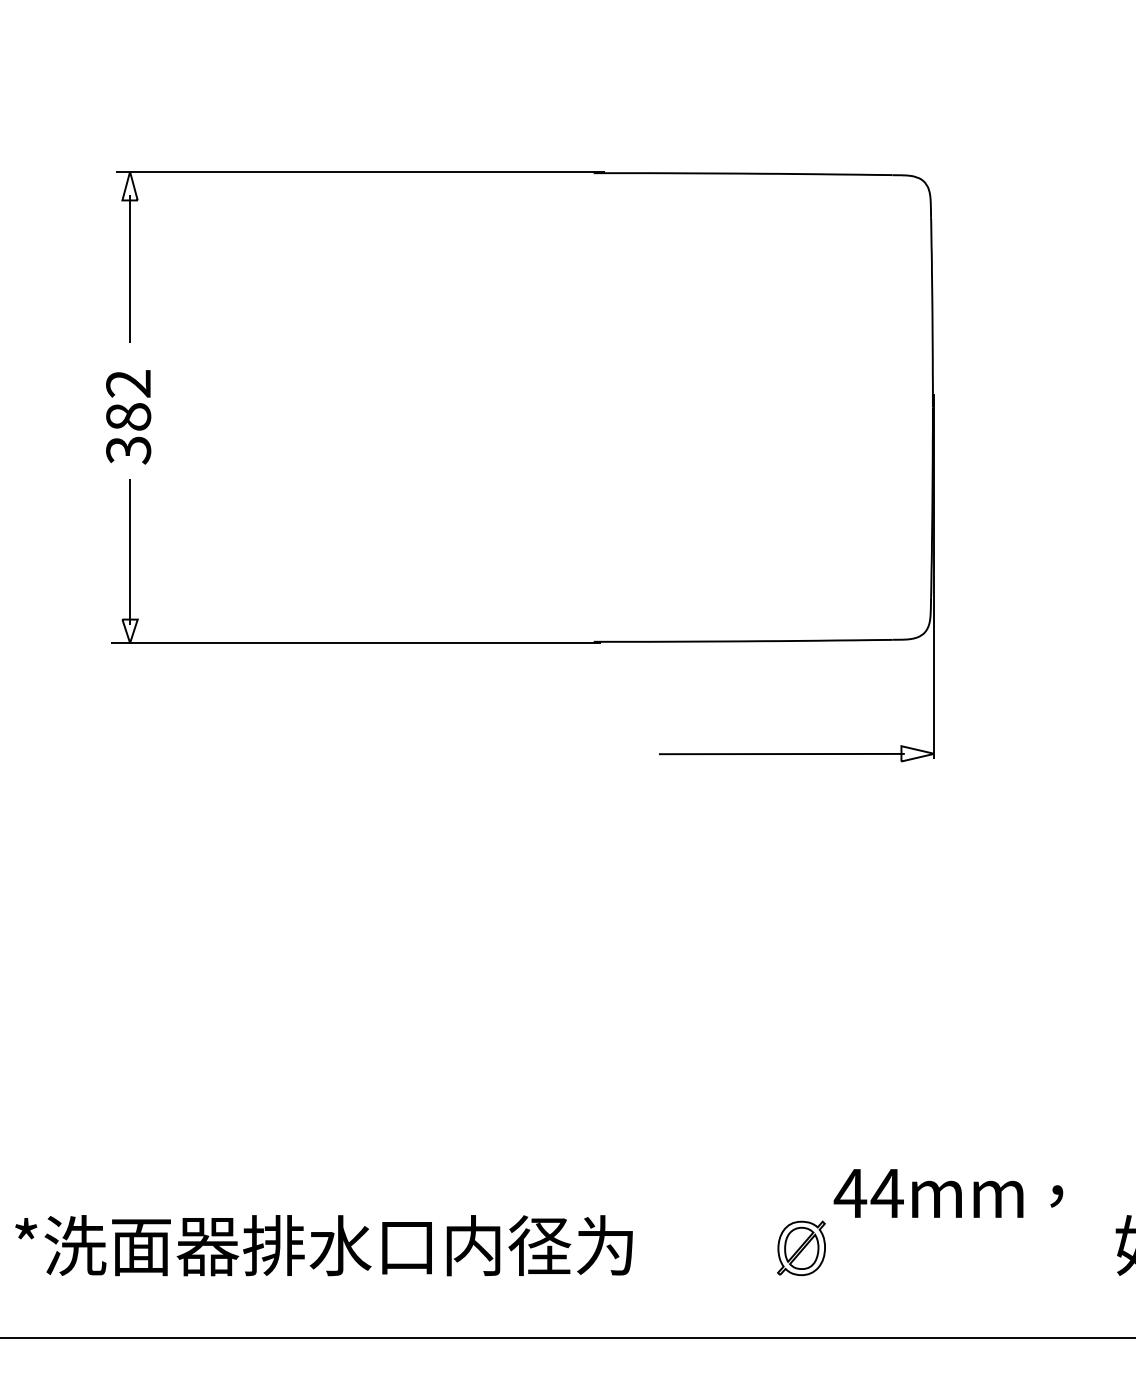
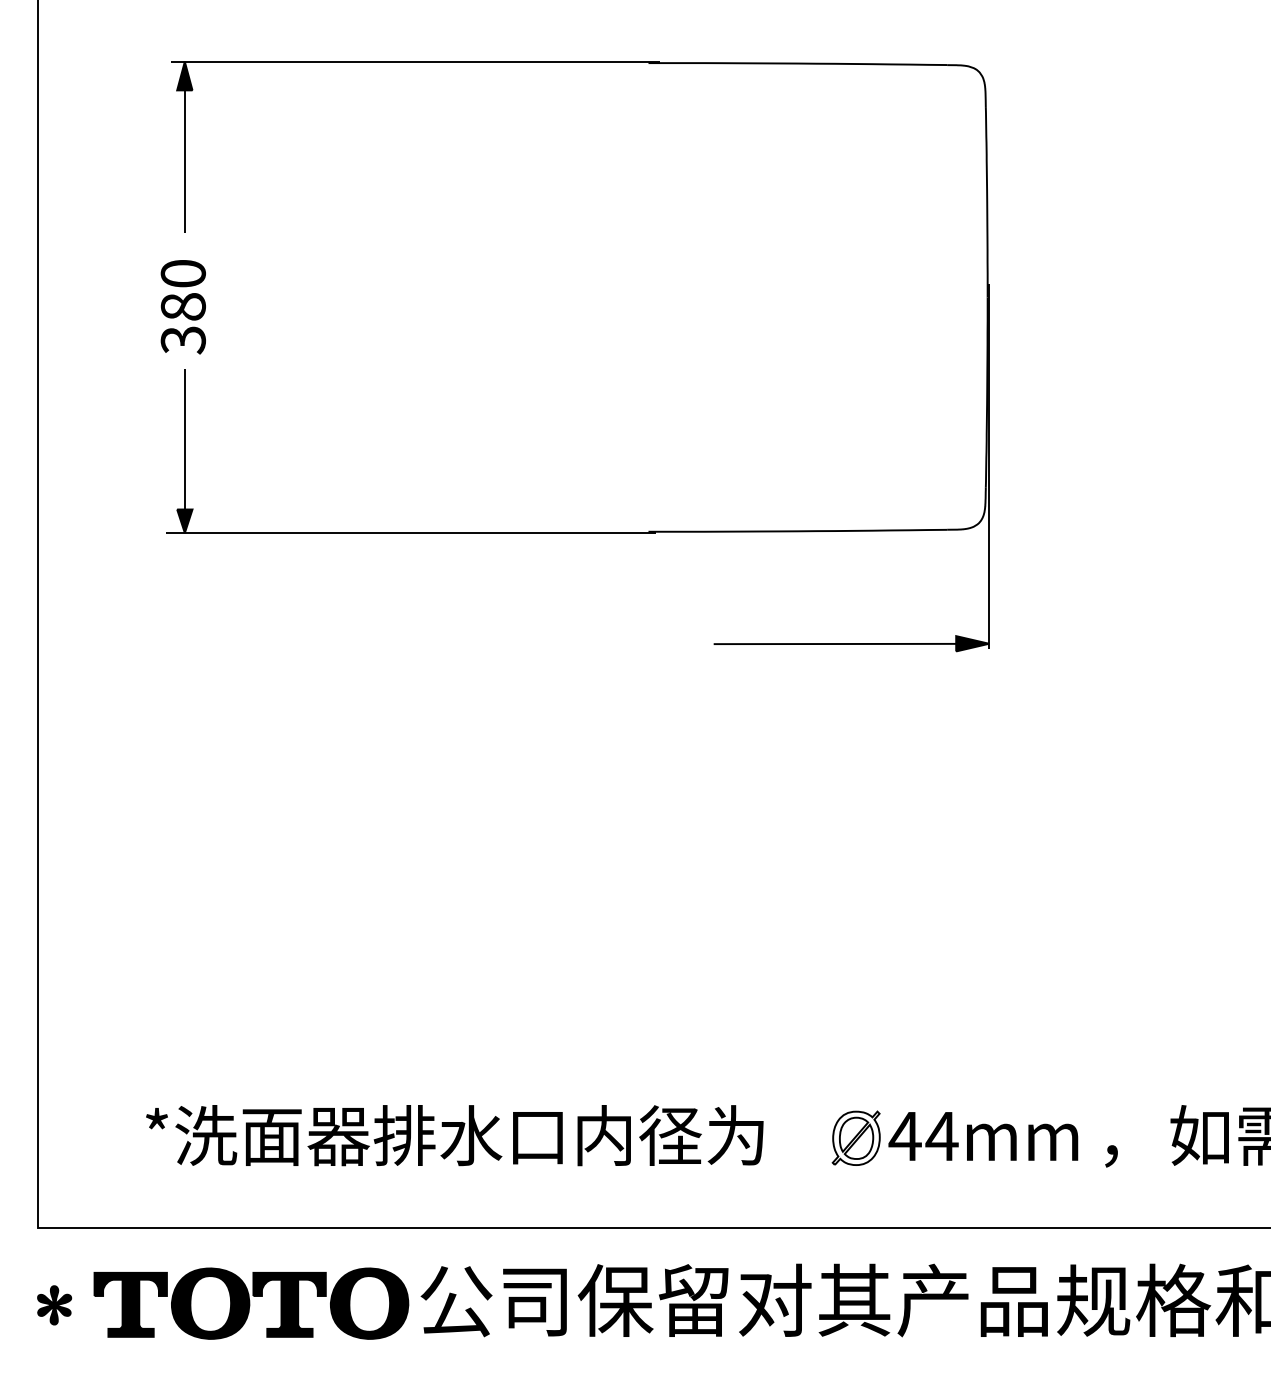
fill: (129, 185) -> (184, 75), added
text: (127, 383) -> (182, 273), 382 -> 380
fill: (129, 631) -> (184, 521), added
fill: (917, 753) -> (972, 643), added
text: (928, 1193) -> (983, 1136), moved
text: (1056, 1196) -> (1111, 1156), moved
text: (323, 1245) -> (454, 1135), moved

